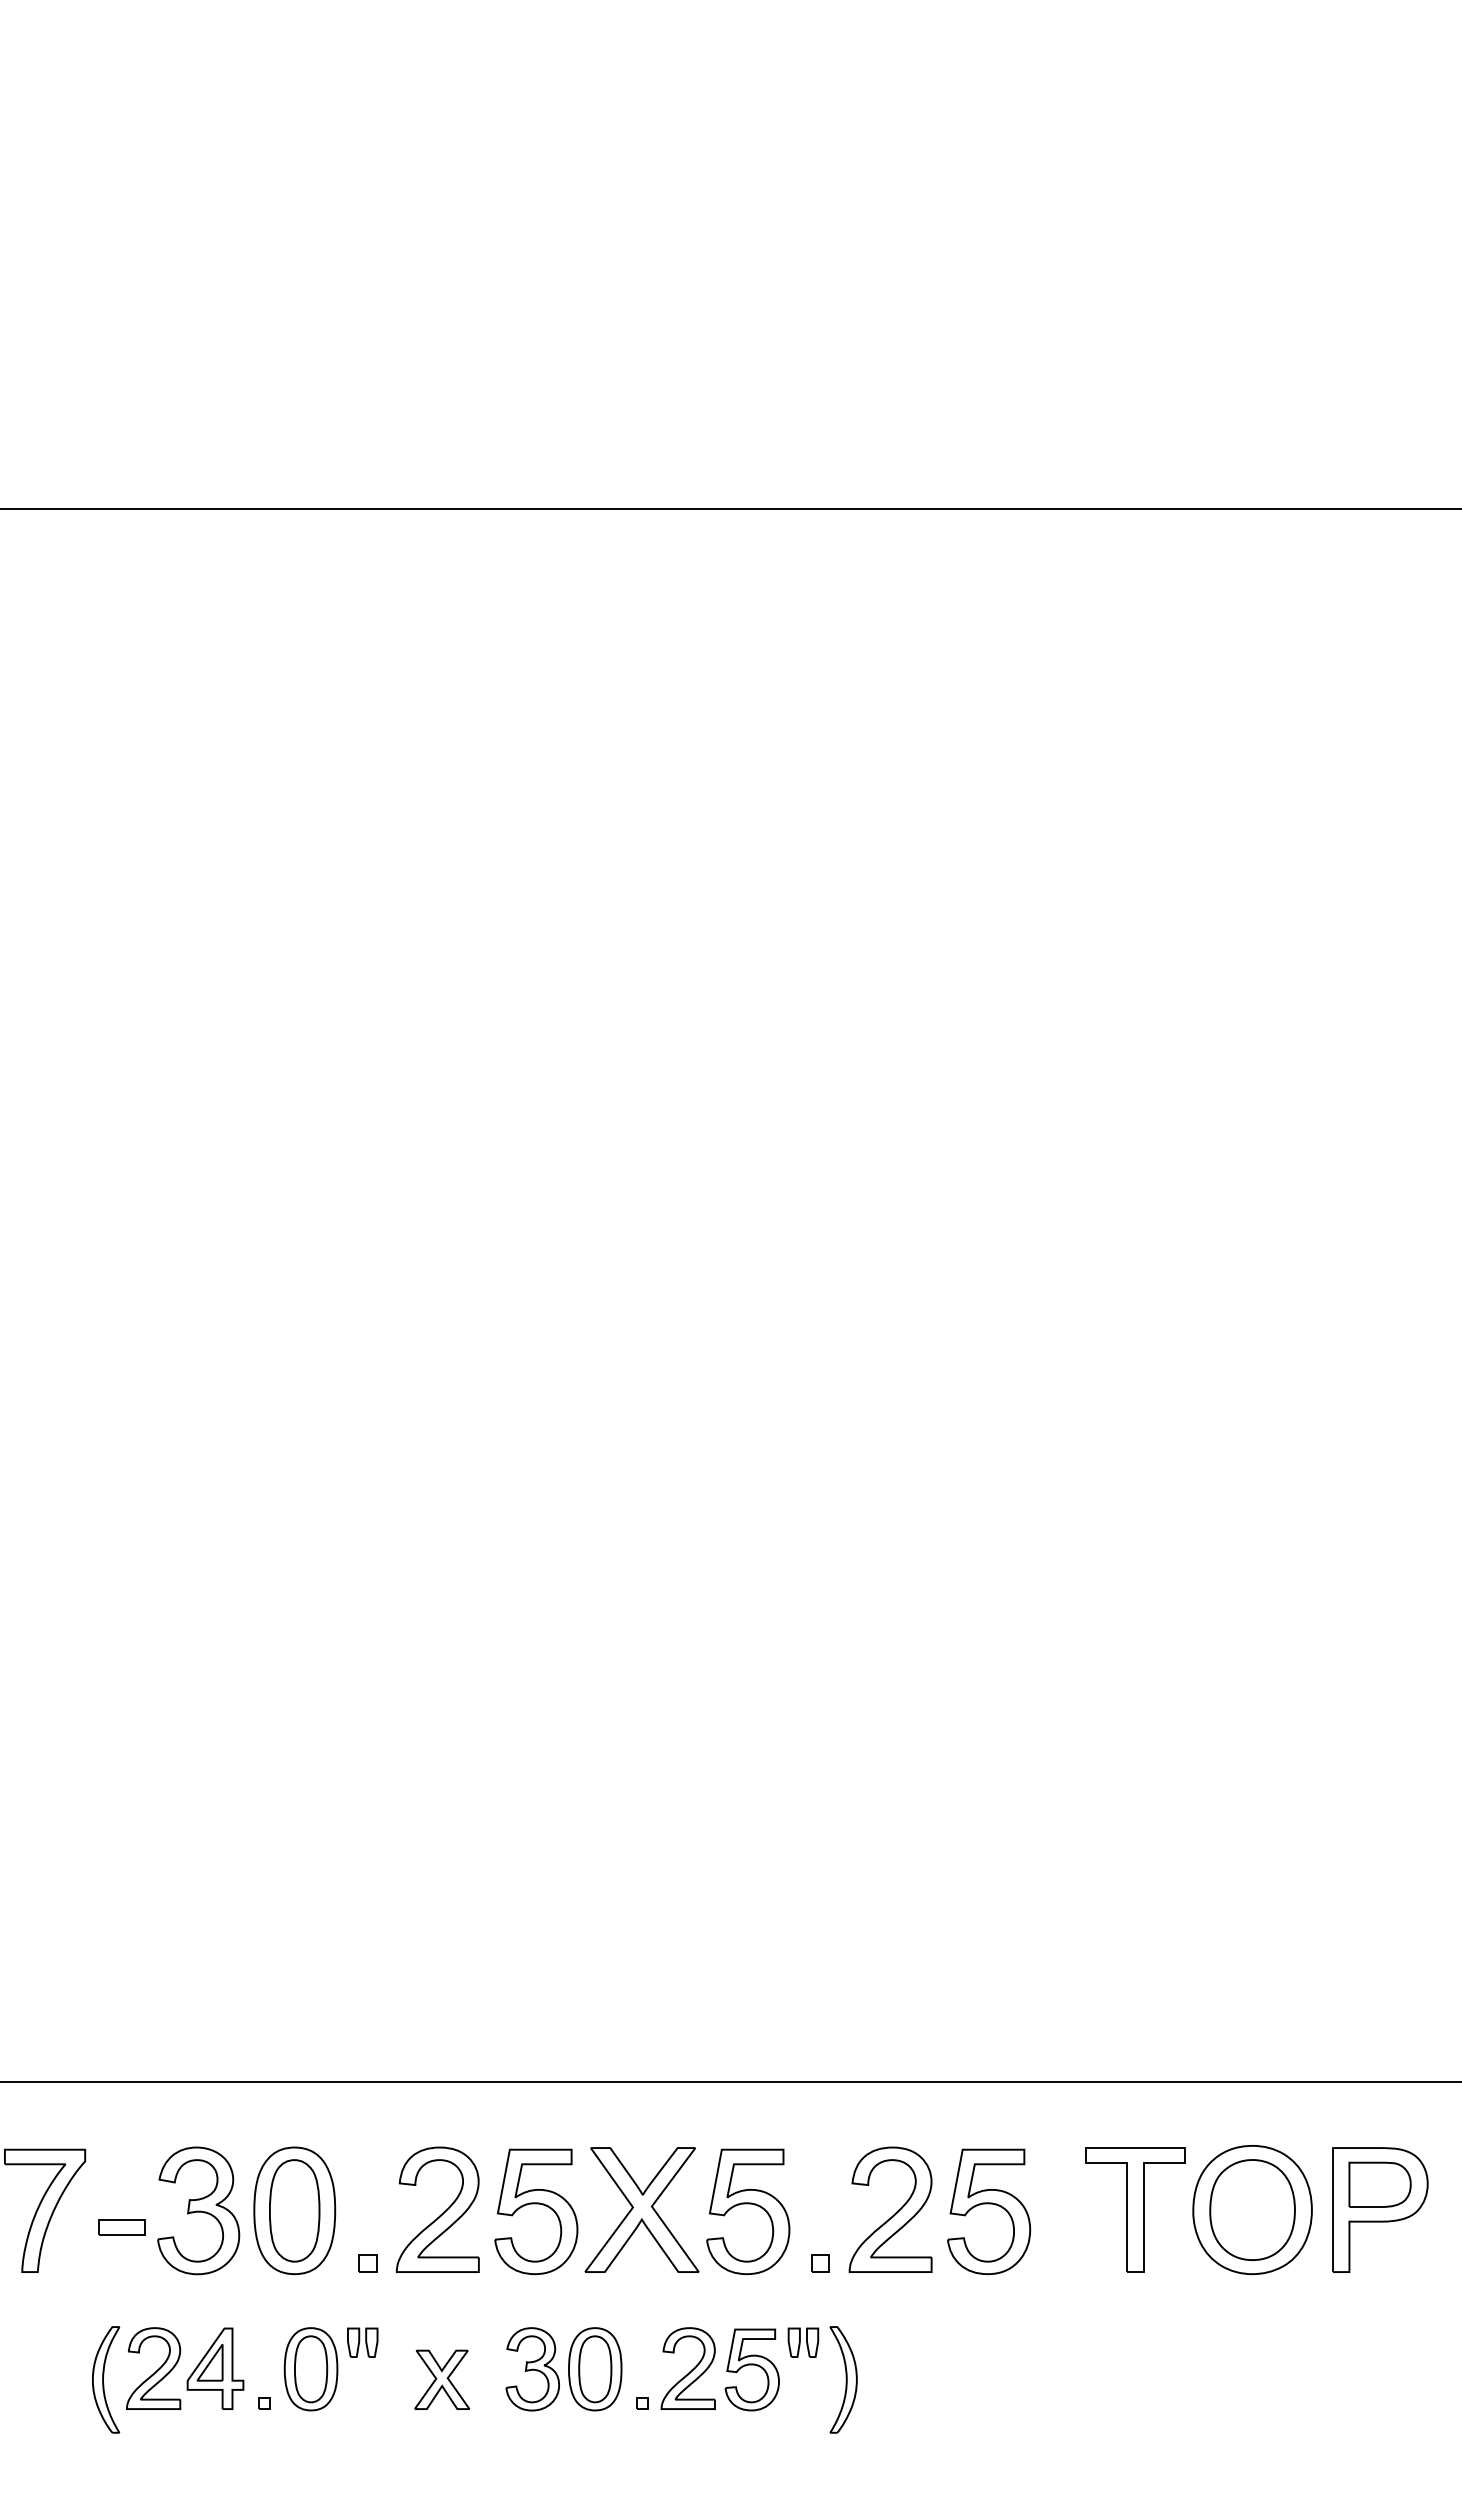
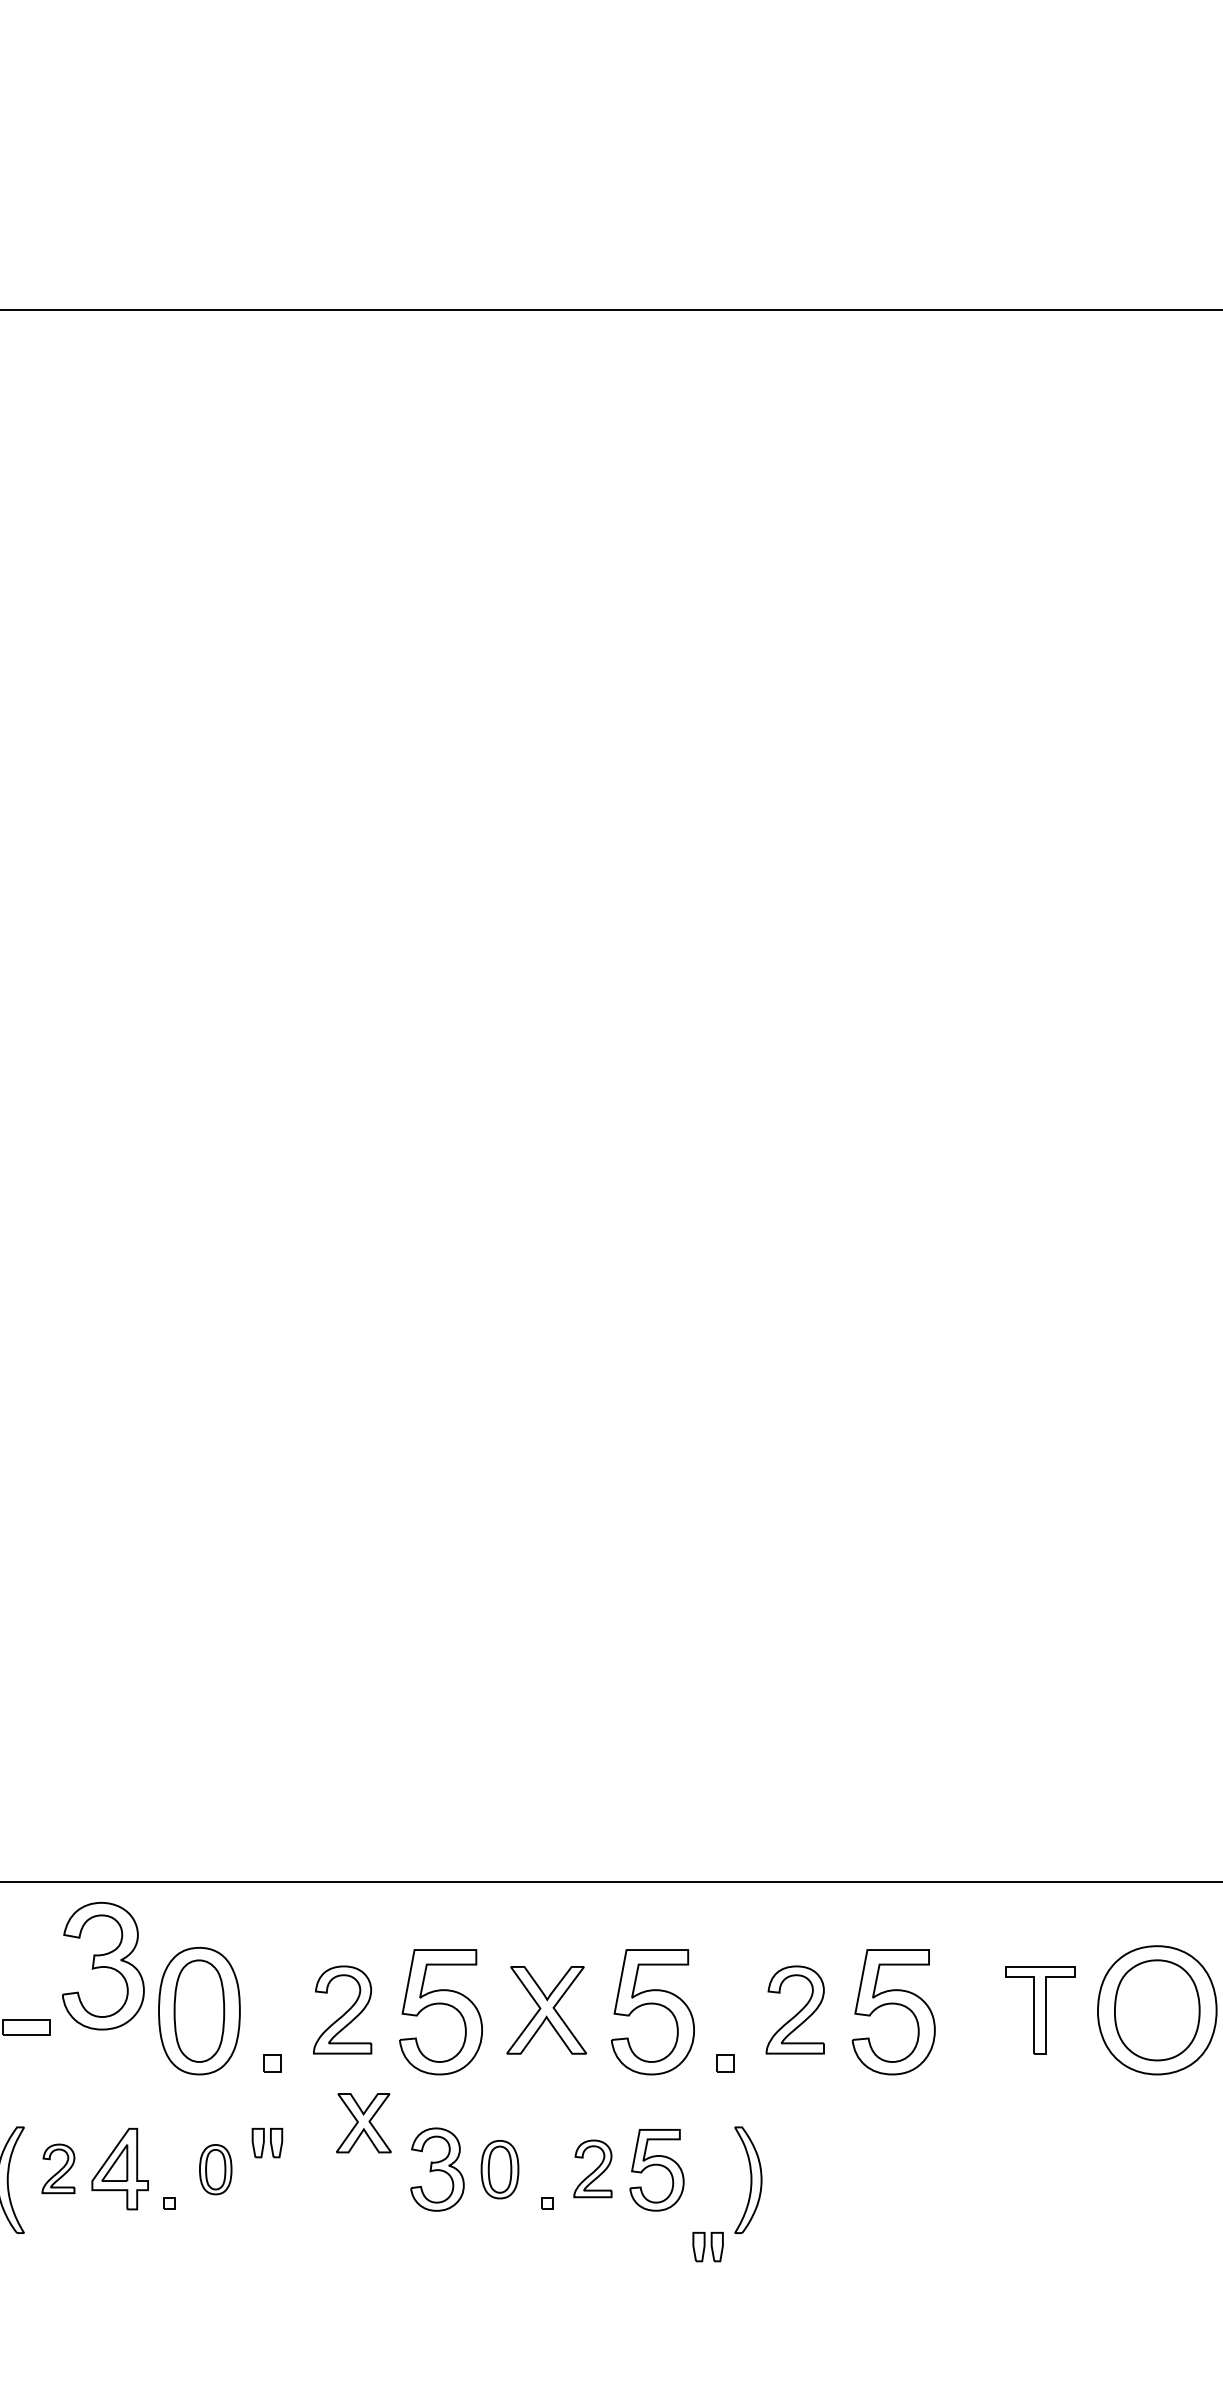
part: (437, 2209) -> (342, 2009), size x0.7
part: (641, 2209) -> (546, 2009), size x0.7
part: (890, 2209) -> (795, 2009), size x0.7
part: (1135, 2209) -> (1040, 2009), size x0.7
part: (198, 2210) -> (103, 1965), moved
part: (803, 2342) -> (708, 2246), moved
part: (153, 2368) -> (58, 2168), size x0.6
part: (687, 2368) -> (592, 2168), size x0.7
part: (310, 2369) -> (215, 2169), size x0.6
part: (595, 2369) -> (500, 2169), size x0.7
part: (442, 2379) -> (364, 2122), moved

